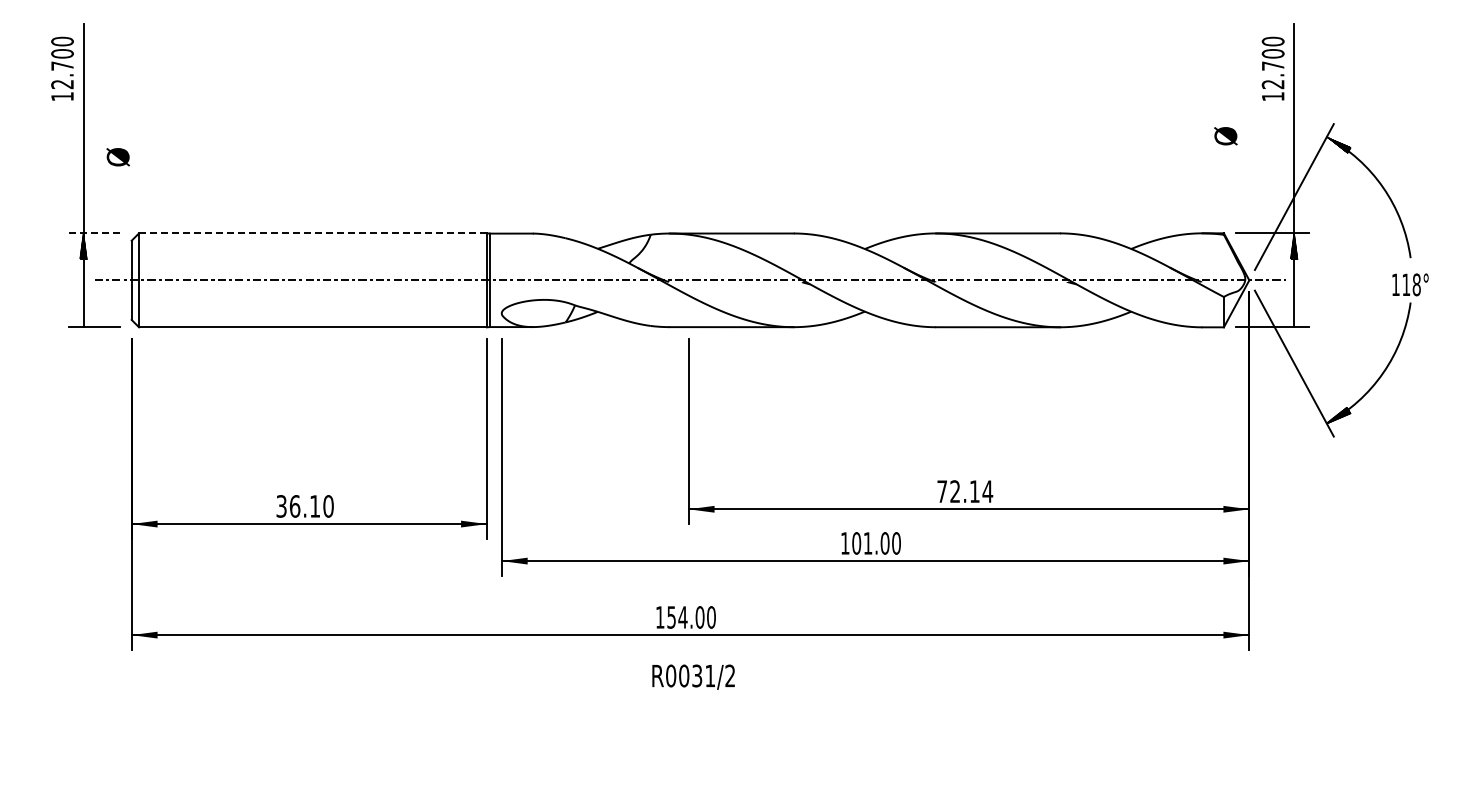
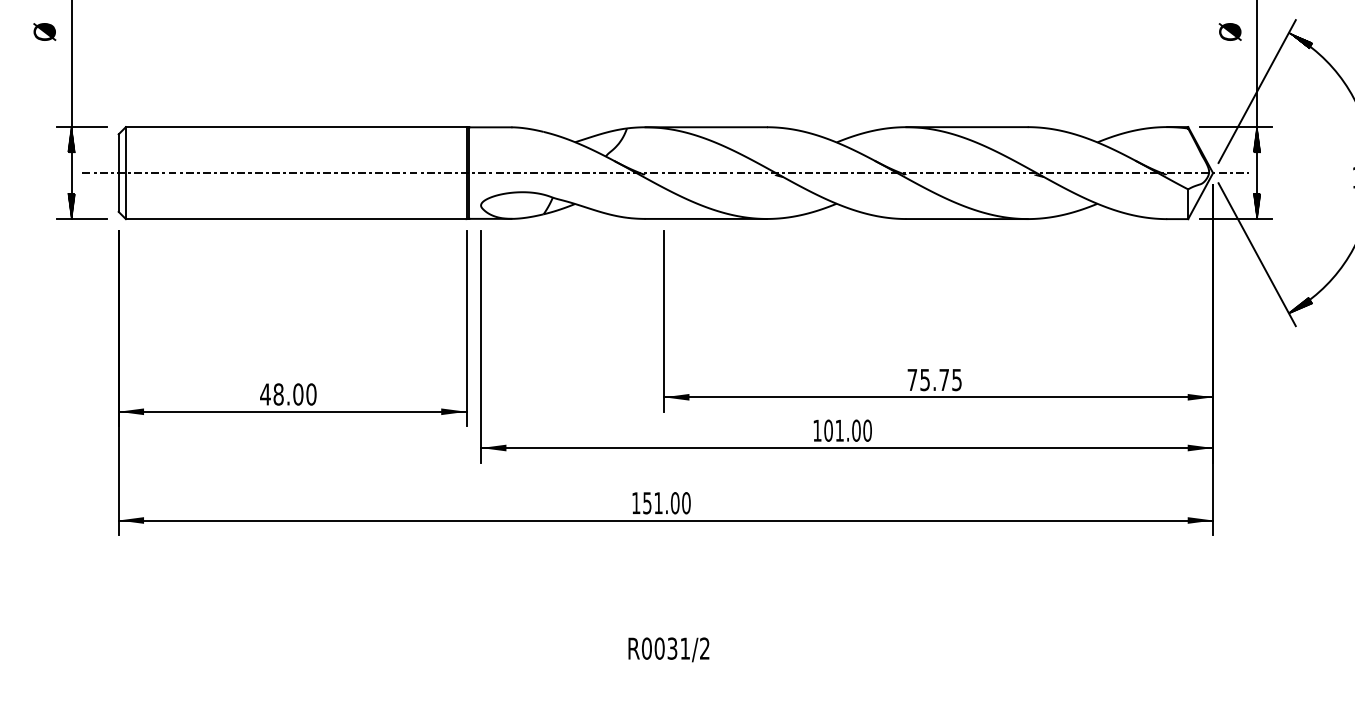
text: (1225, 136) -> (1229, 32), moved
text: (117, 157) -> (44, 32), moved
line: (94, 233) -> (82, 127), dashed -> solid
line: (313, 233) -> (296, 127), dashed -> solid
hatch: (83, 314) -> (71, 206), added
hatch: (1293, 314) -> (1256, 206), added
text: (971, 491) -> (941, 379), 72.14 -> 75.75
text: (298, 506) -> (282, 394), 36.10 -> 48.00
text: (682, 617) -> (658, 503), 154.00 -> 151.00
text: (693, 676) -> (668, 649), moved

